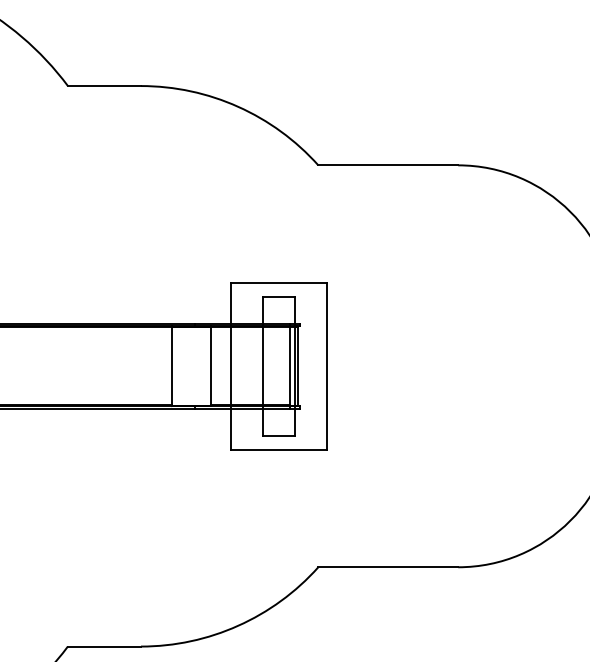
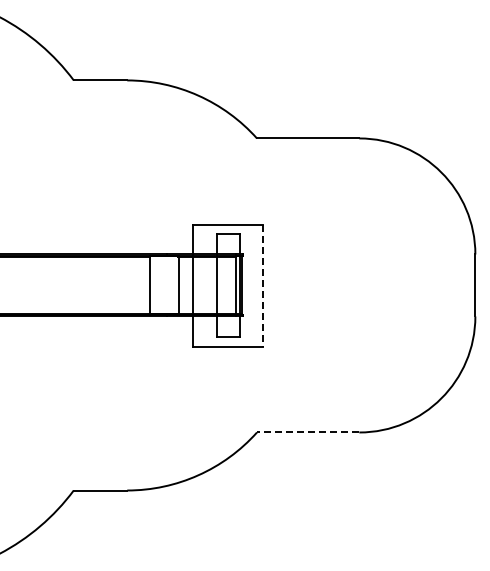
line: (327, 366) -> (263, 285), solid -> dashed
line: (387, 567) -> (307, 432), solid -> dashed

